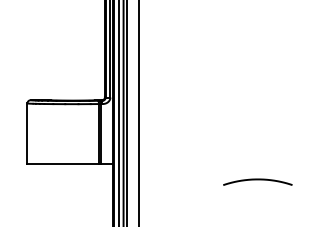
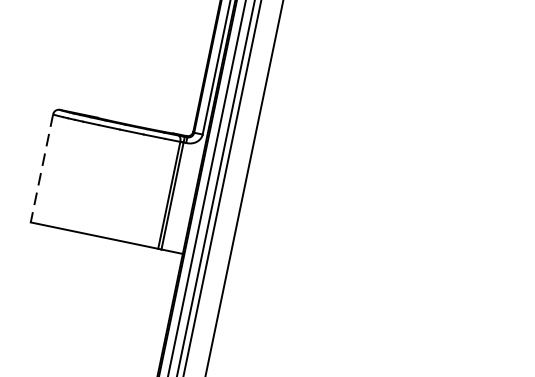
line: (27, 134) -> (41, 169), solid -> dashed
curve: (257, 180) -> (433, 336), removed

